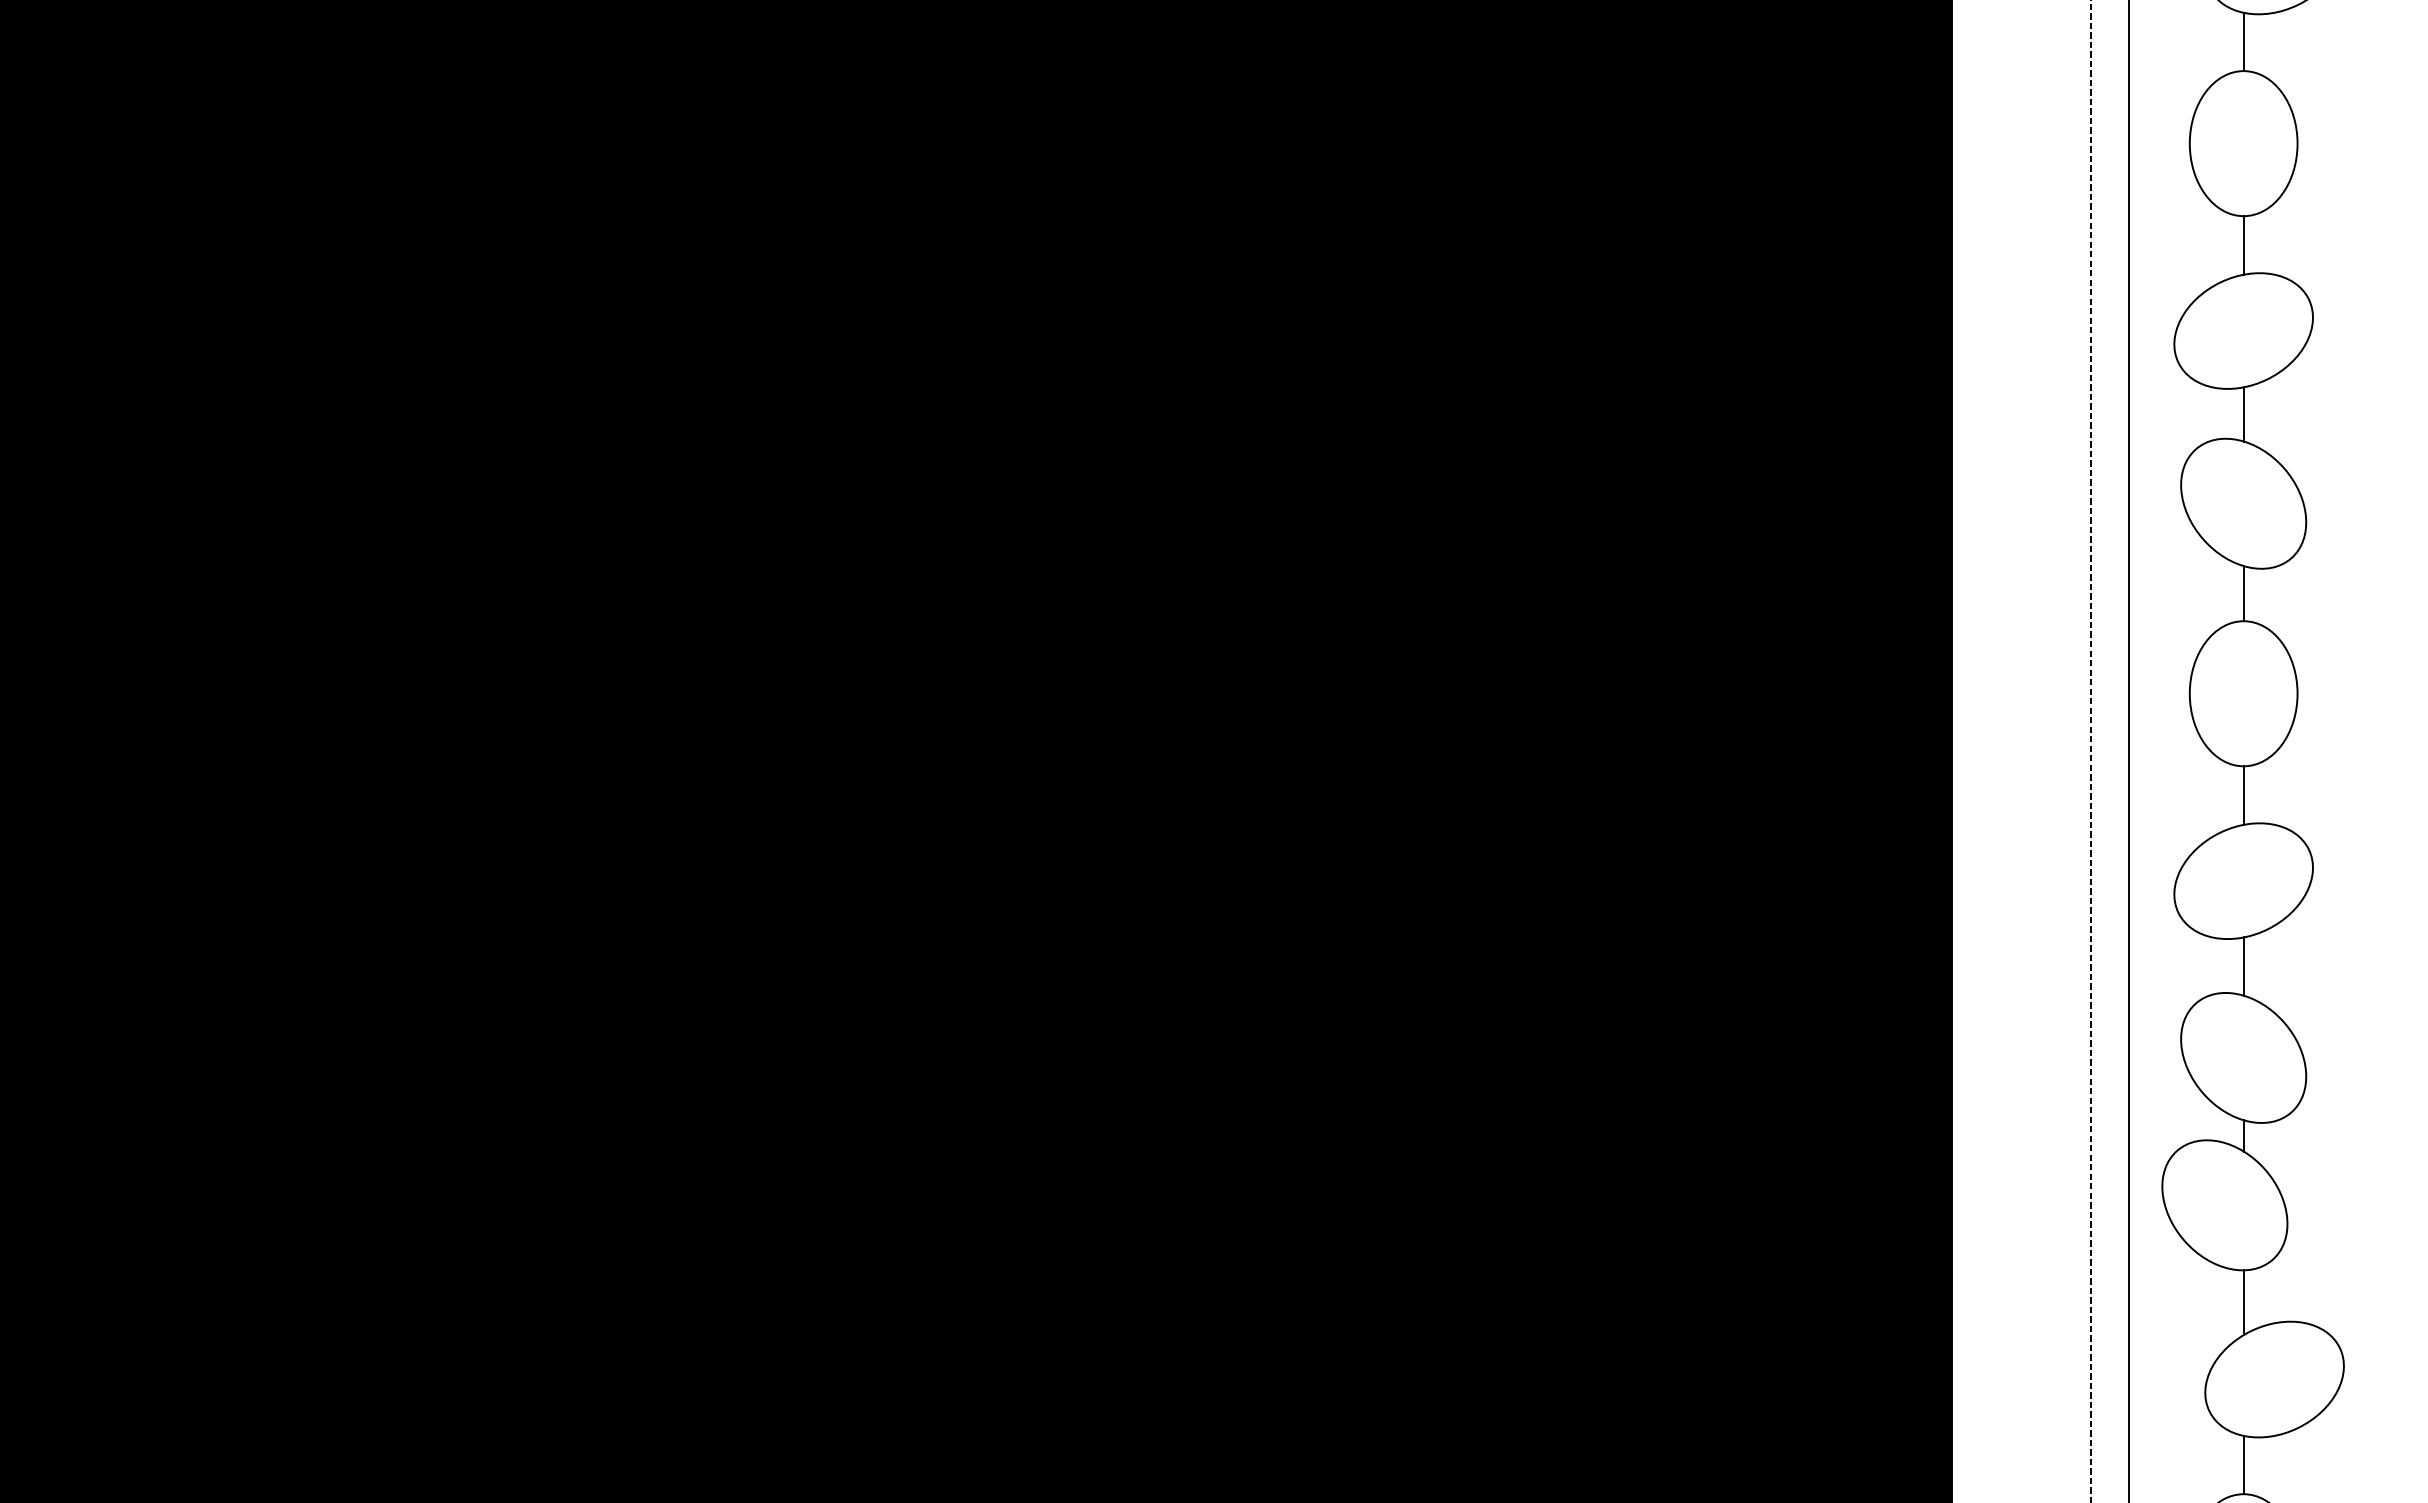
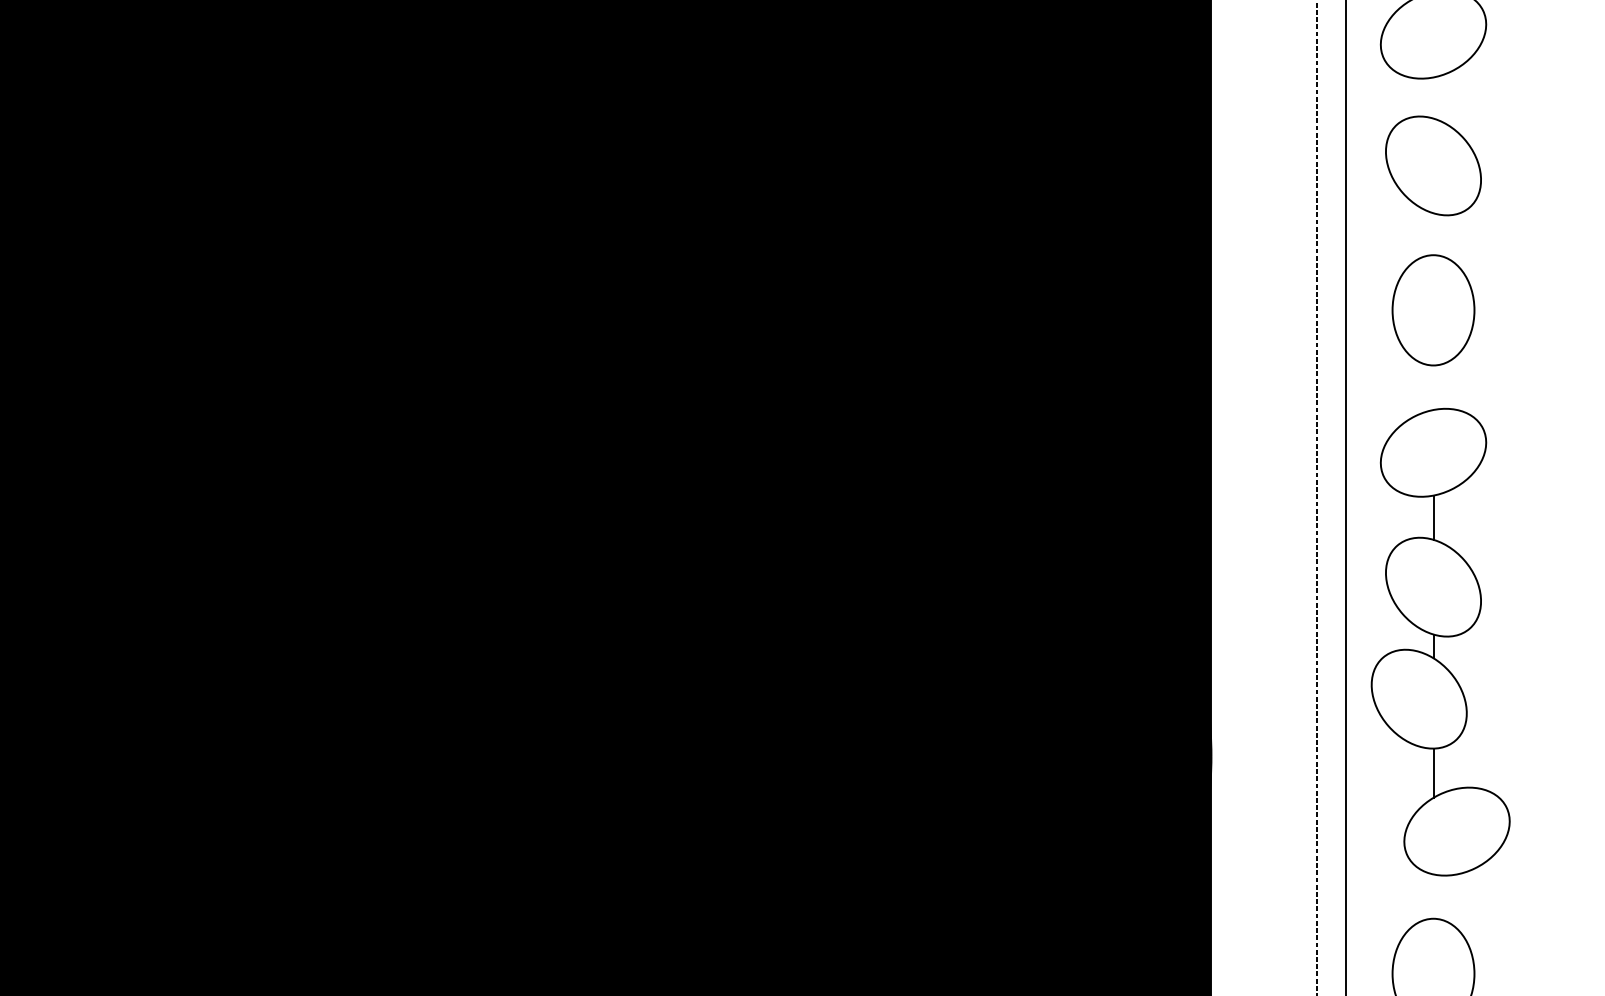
line: (2243, 414) -> (1433, 98), removed
line: (2243, 593) -> (1433, 234), removed
line: (2243, 795) -> (1433, 387), removed
line: (2243, 1464) -> (1433, 896), removed

